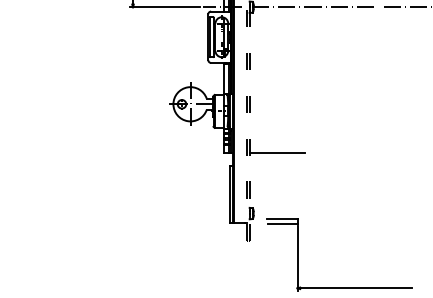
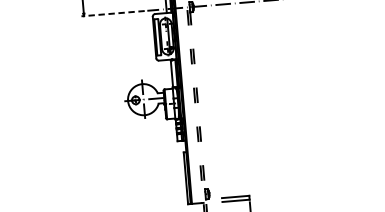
line: (165, 7) -> (113, 13), solid -> dashed
line: (277, 152) -> (226, 136), removed

